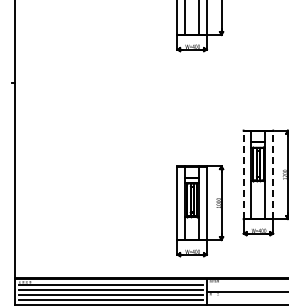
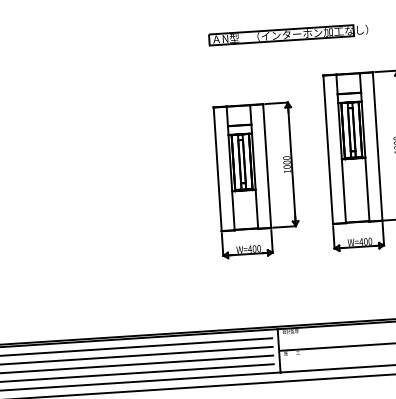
part: (223, 105) -> (286, 35), added
line: (243, 174) -> (327, 149), dashed -> solid
line: (273, 174) -> (378, 145), dashed -> solid
part: (200, 211) -> (257, 180), moved

